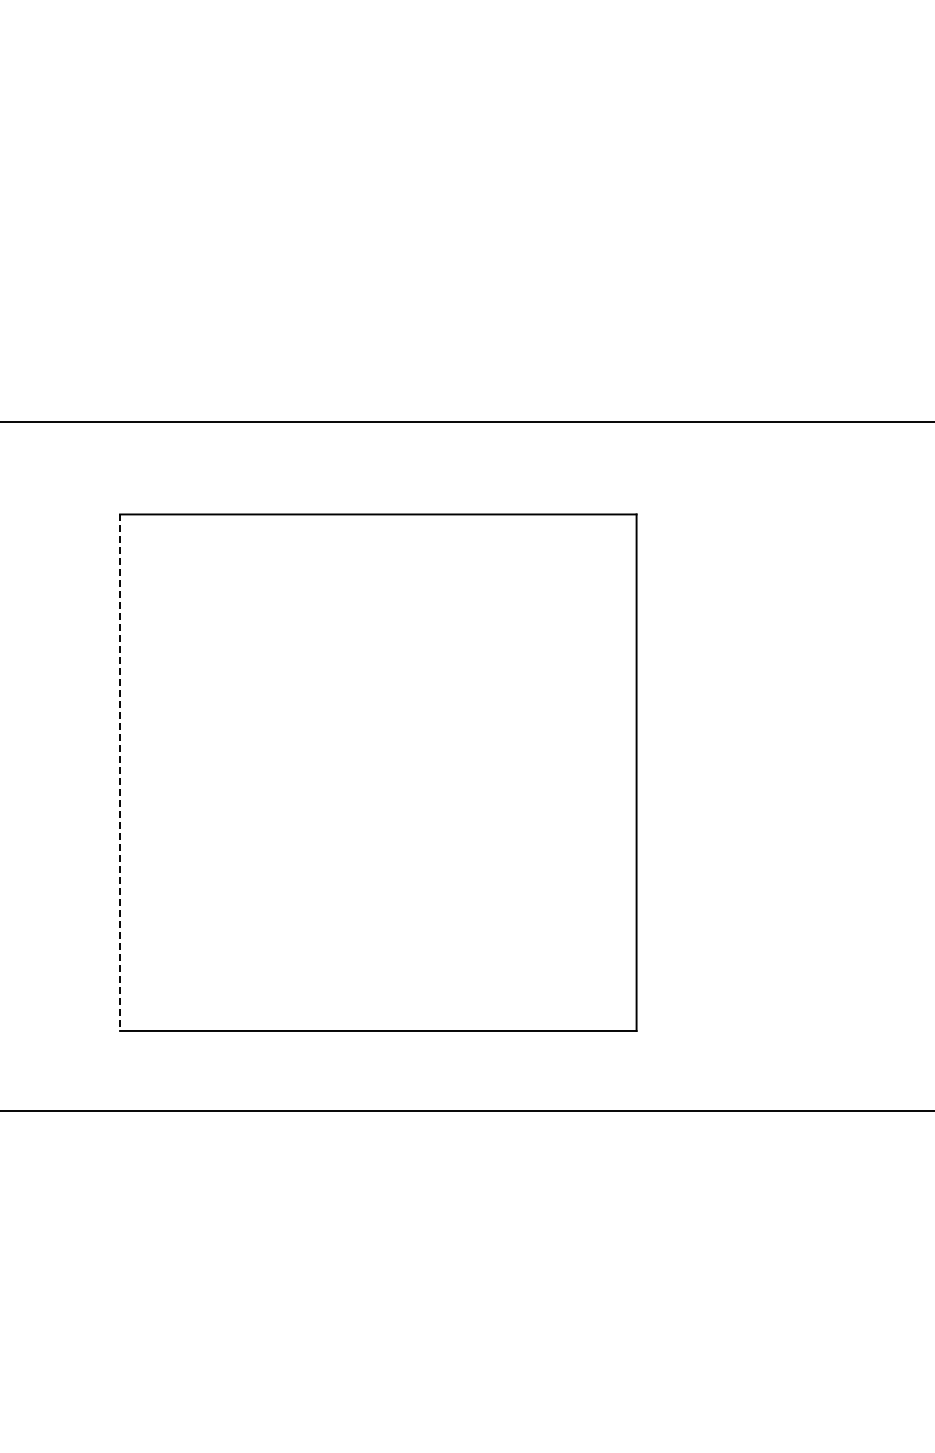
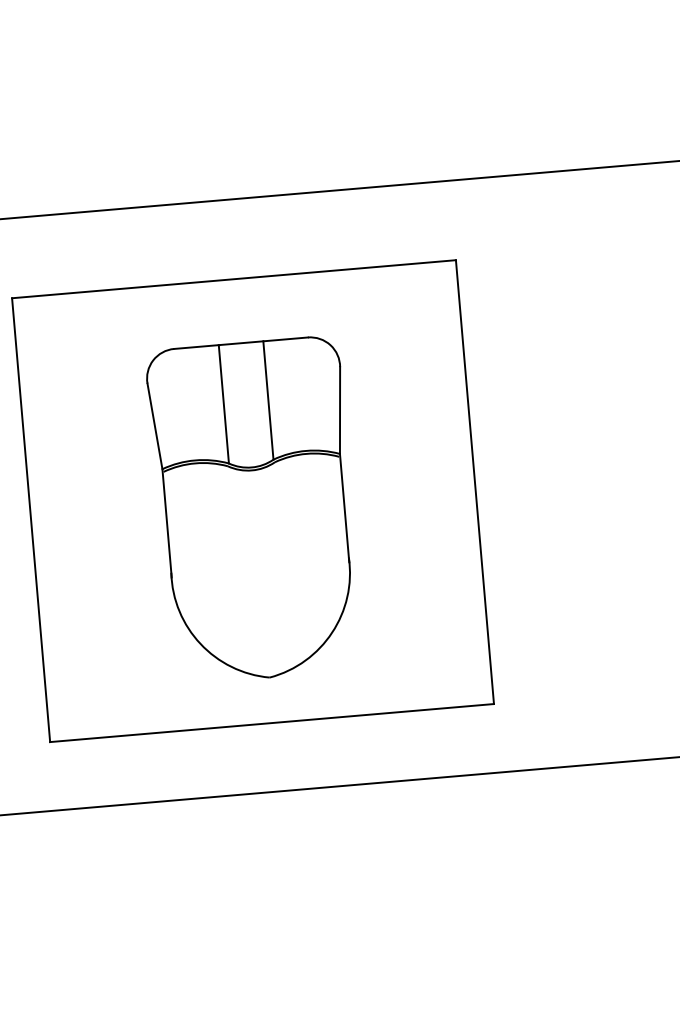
line: (120, 773) -> (31, 520), dashed -> solid
part: (380, 783) -> (255, 510), added

